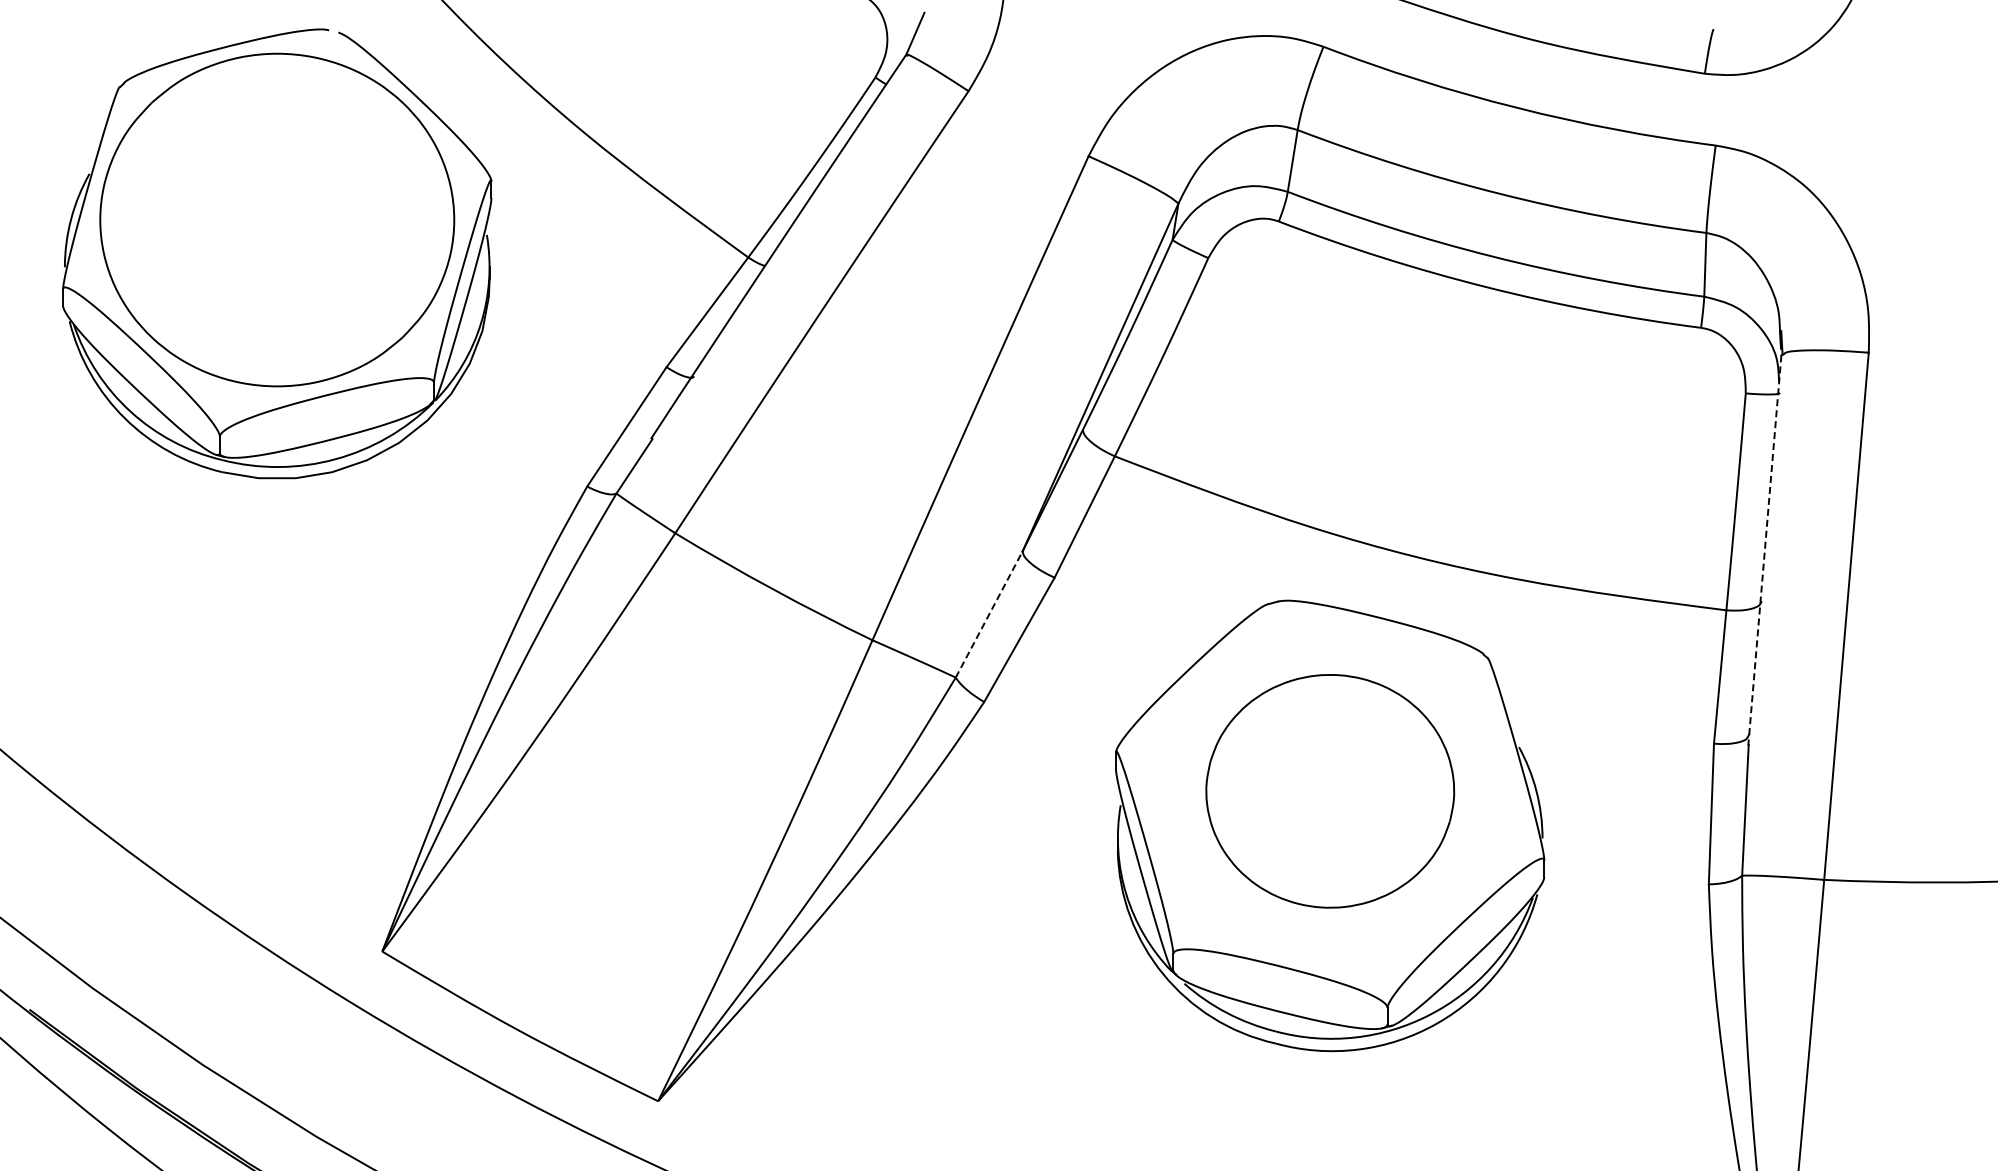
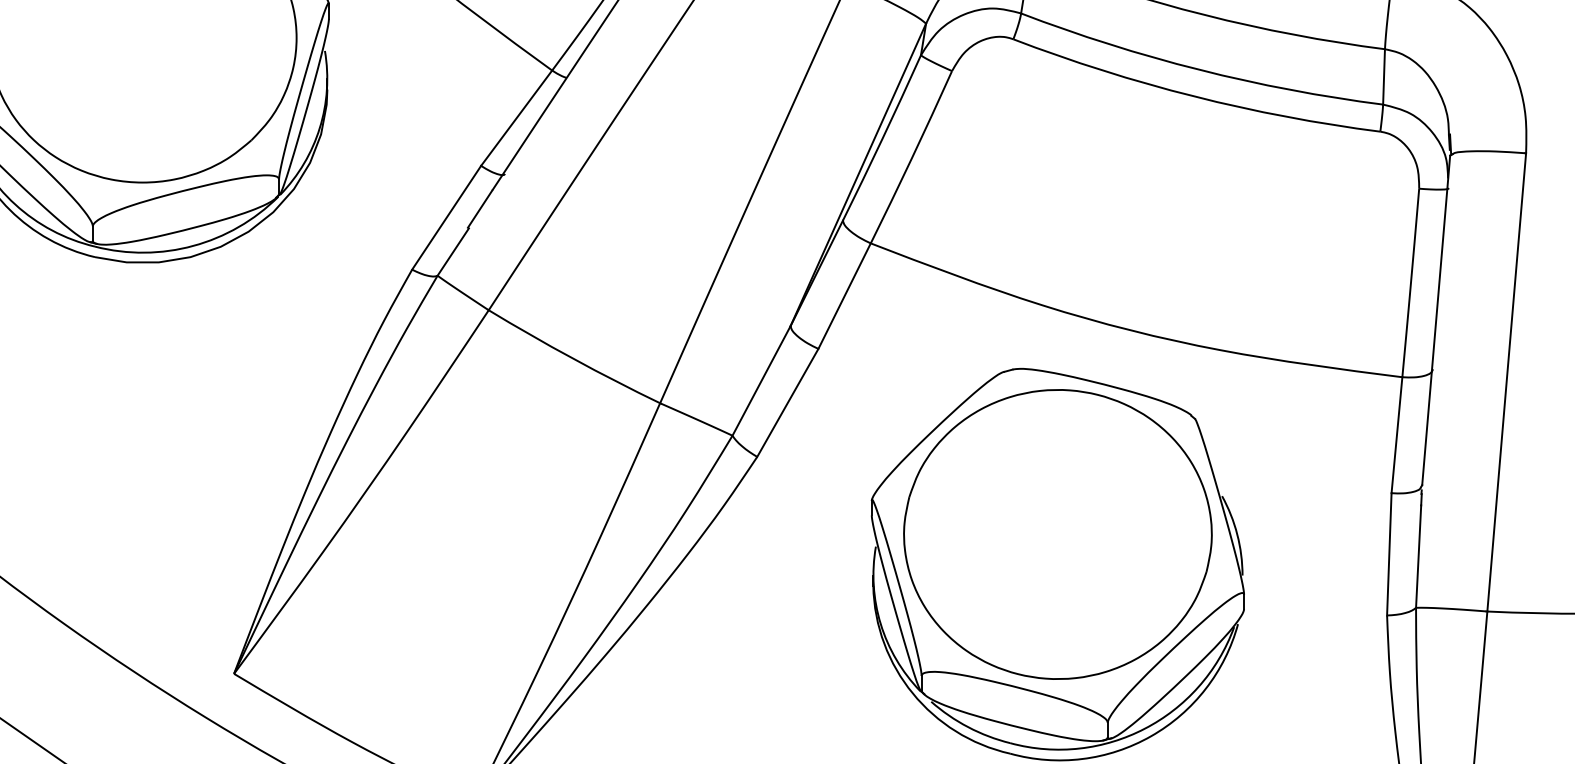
line: (1765, 545) -> (1436, 320), dashed -> solid
line: (989, 614) -> (761, 380), dashed -> solid
part: (1330, 791) -> (1058, 534), size x1.43

